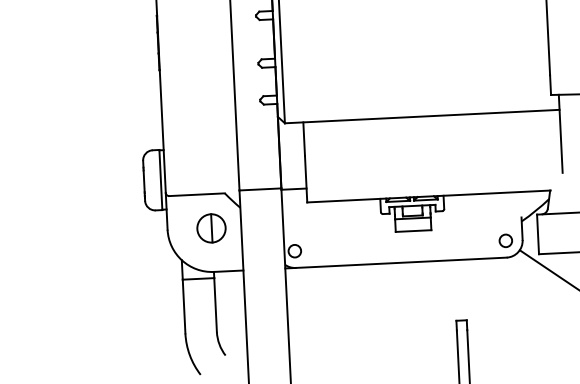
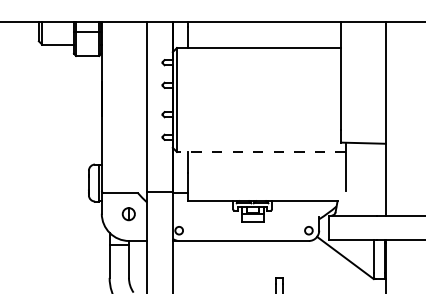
line: (420, 115) -> (260, 151), solid -> dashed
part: (210, 227) -> (128, 213), size x0.7

